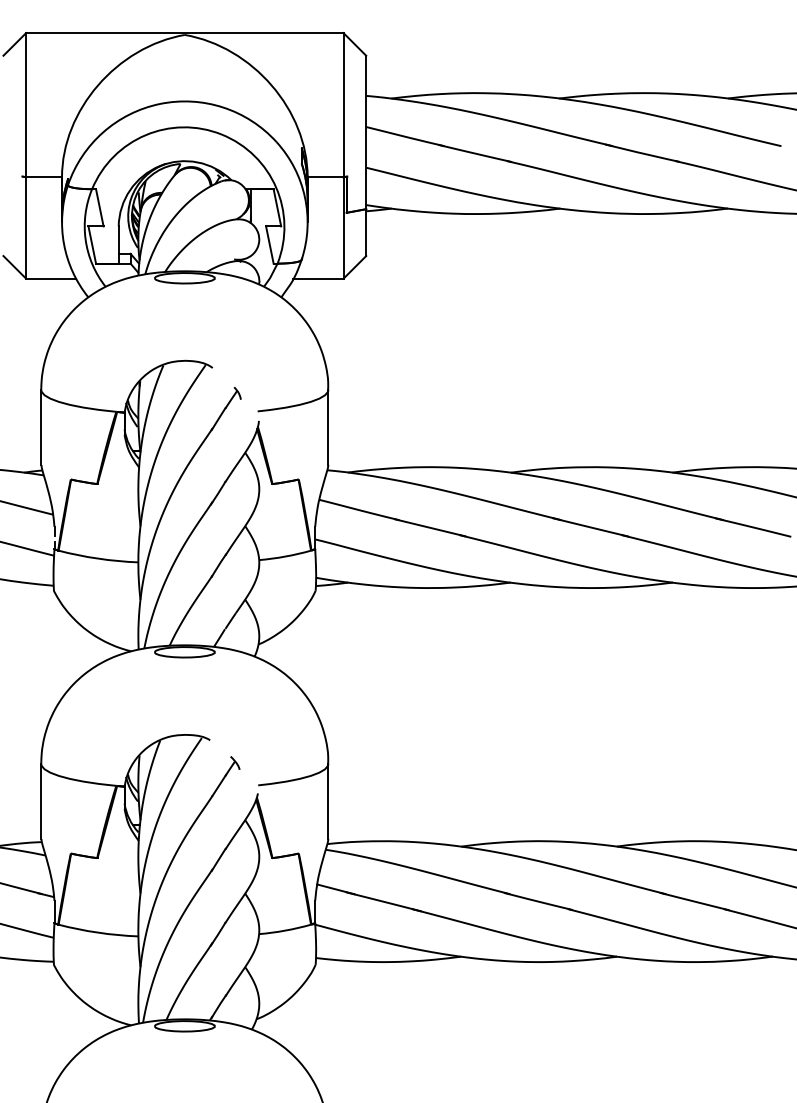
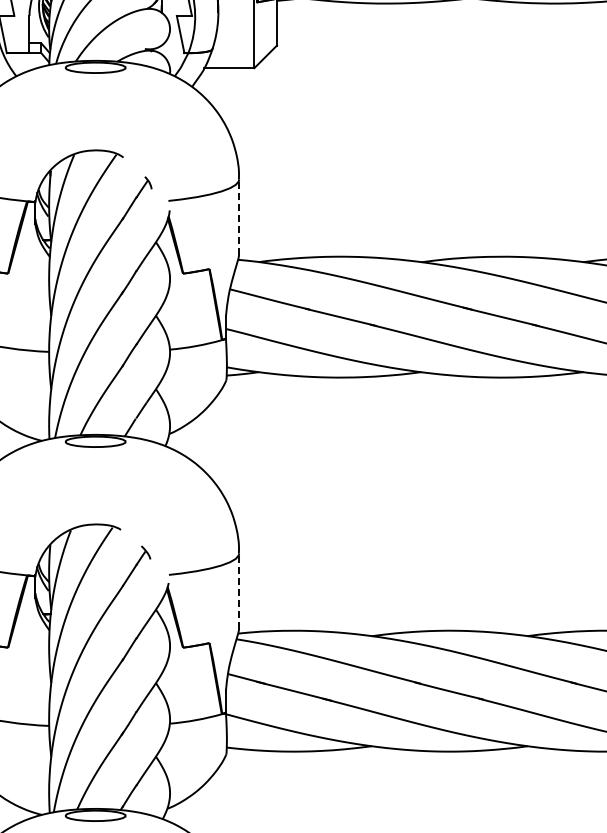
line: (328, 427) -> (239, 217), solid -> dashed
line: (328, 801) -> (239, 591), solid -> dashed

